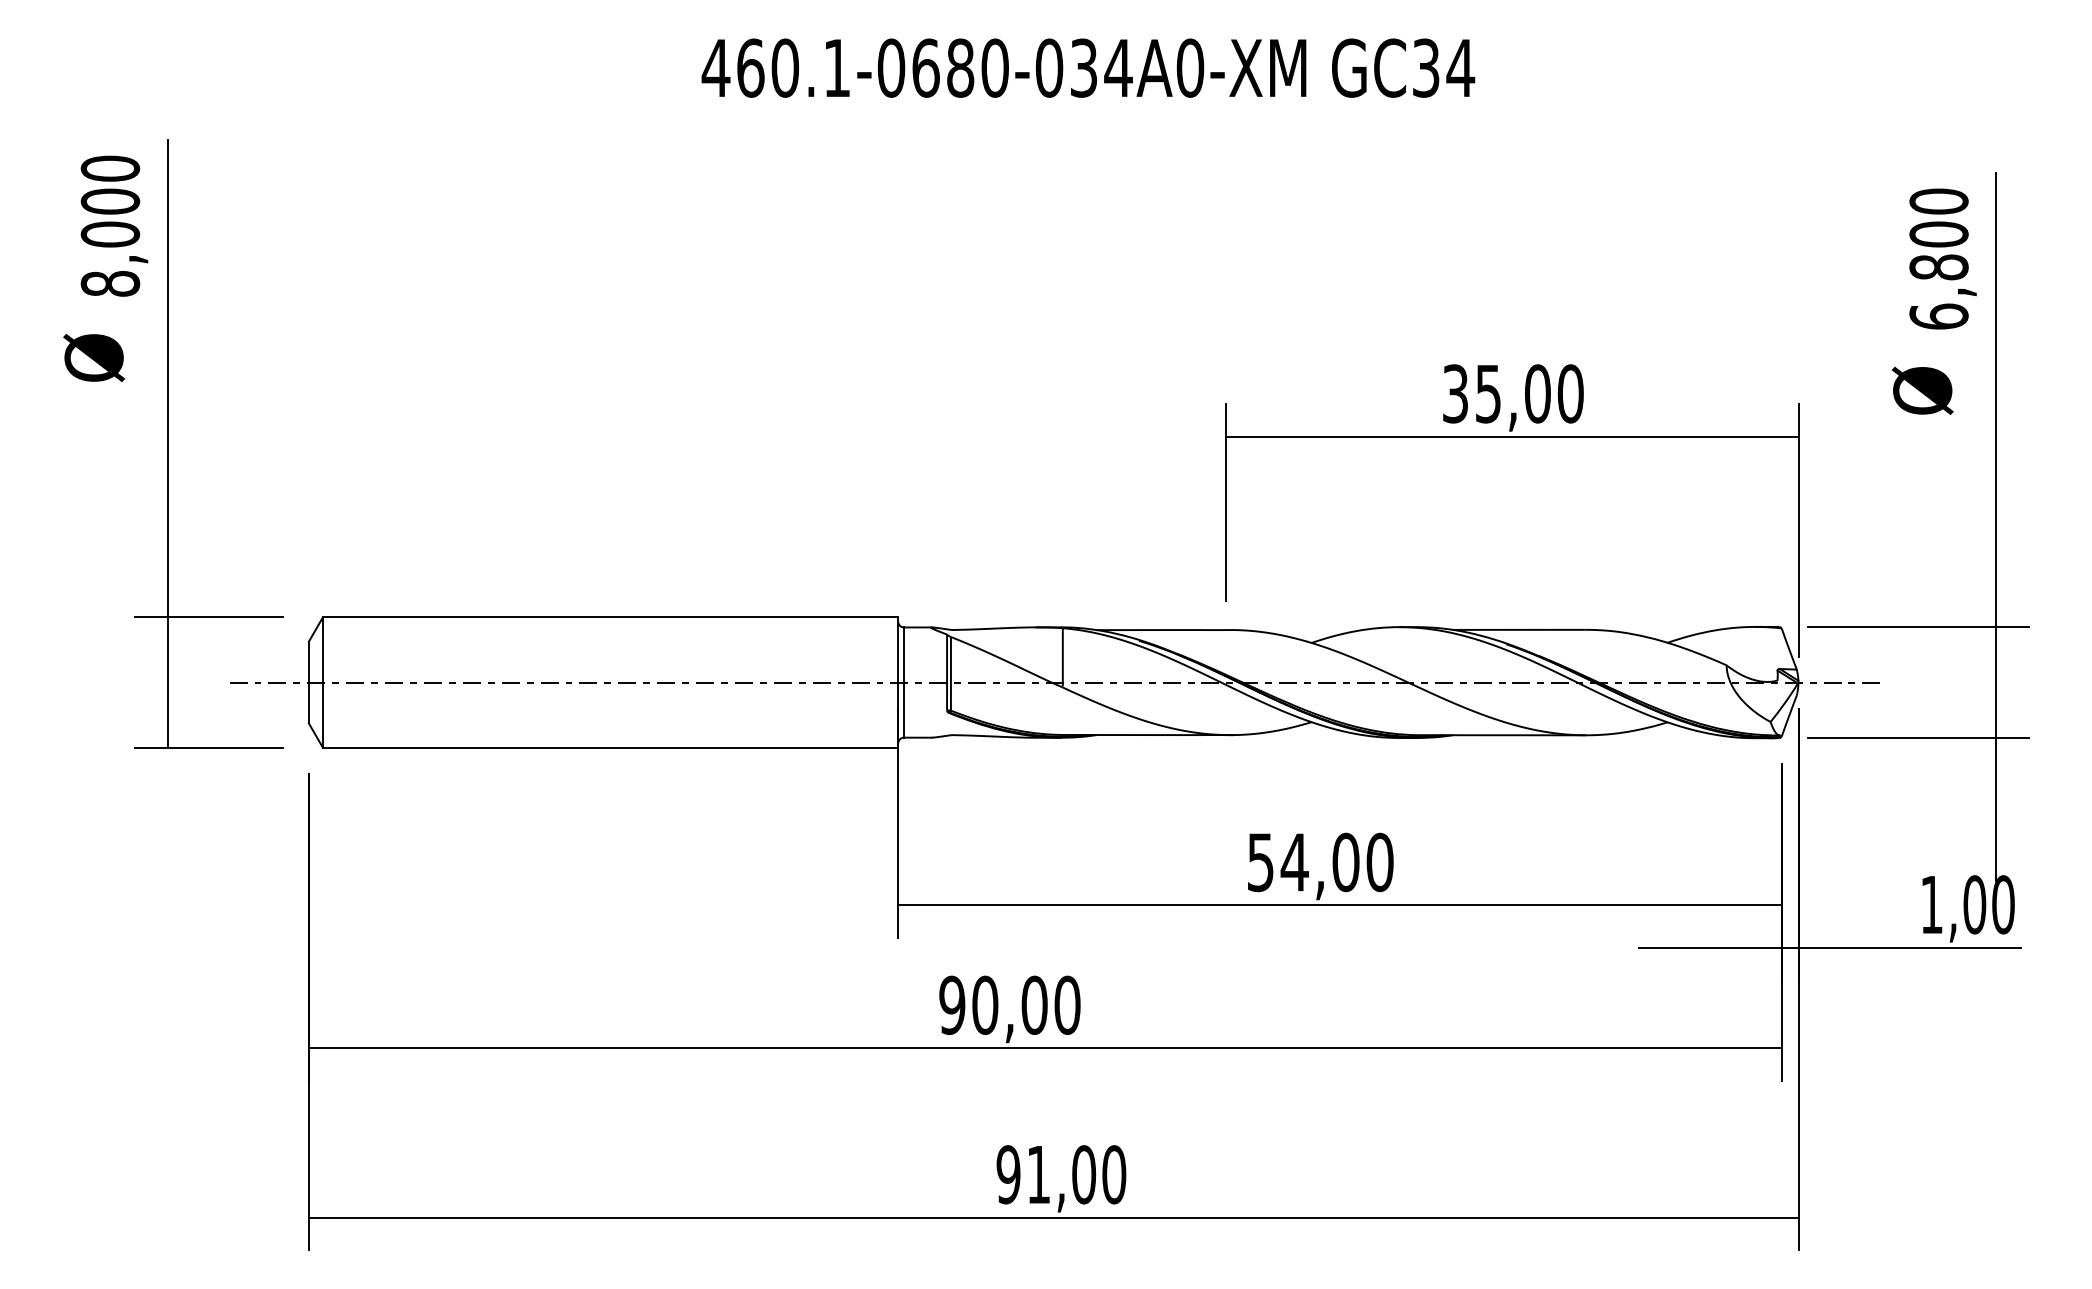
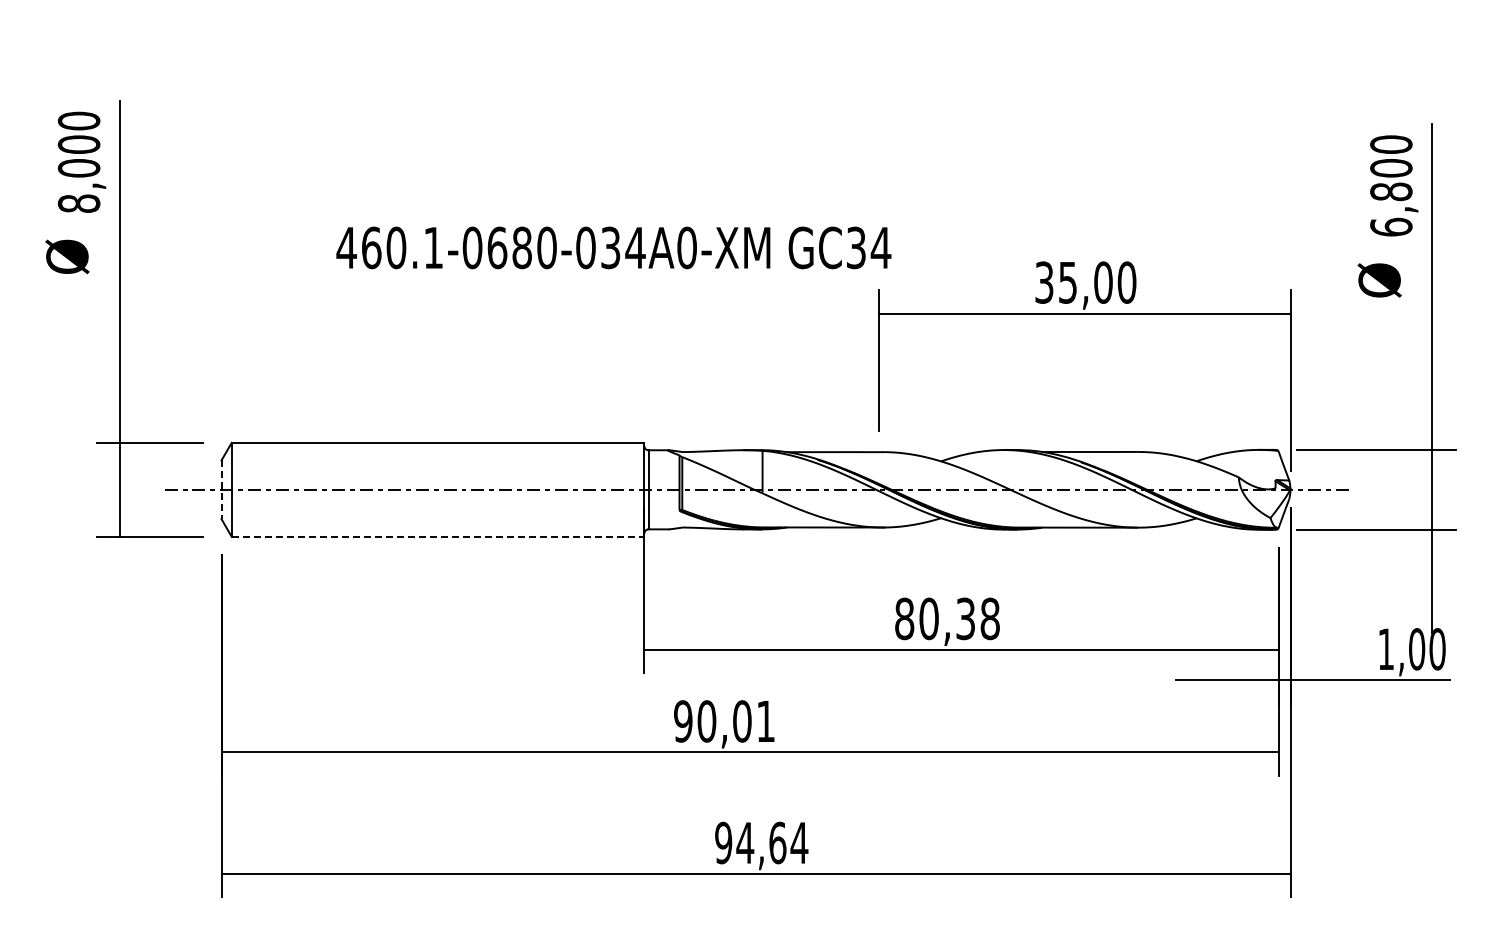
text: (1087, 67) -> (613, 247), moved
line: (308, 683) -> (221, 490), solid -> dashed
line: (611, 747) -> (438, 536), solid -> dashed
text: (1320, 861) -> (947, 618), 54,00 -> 80,38
text: (1066, 1005) -> (765, 721), 90,00 -> 90,01
text: (1076, 1174) -> (772, 842), 91,00 -> 94,64

